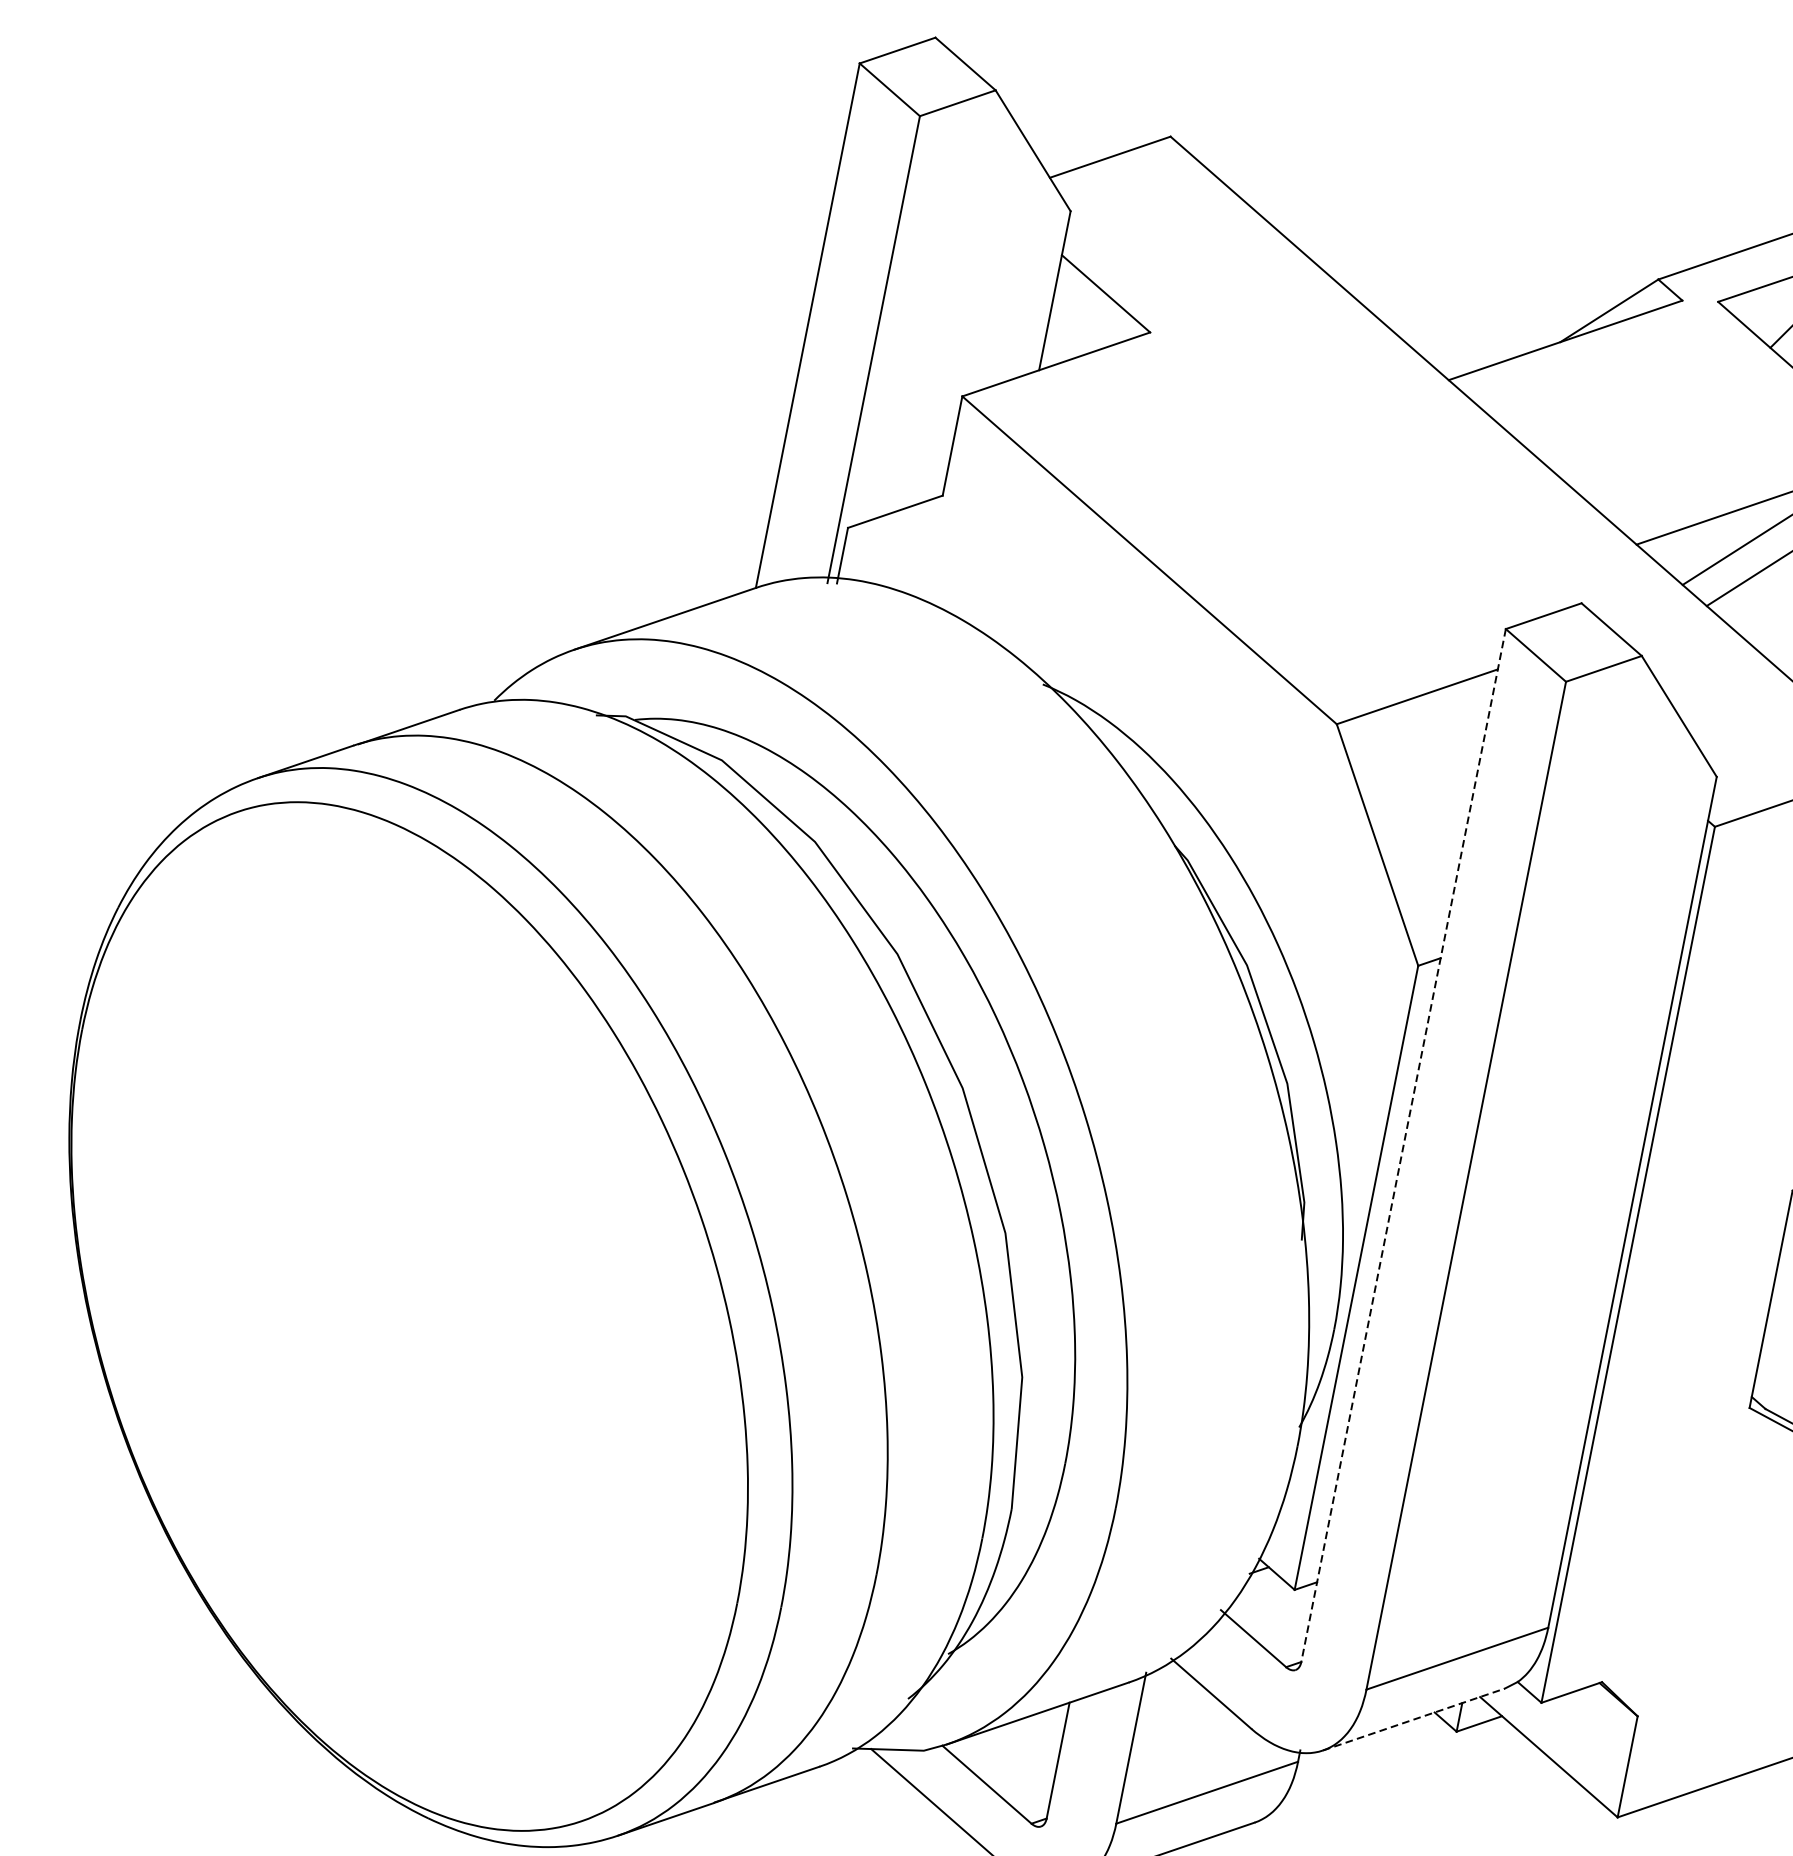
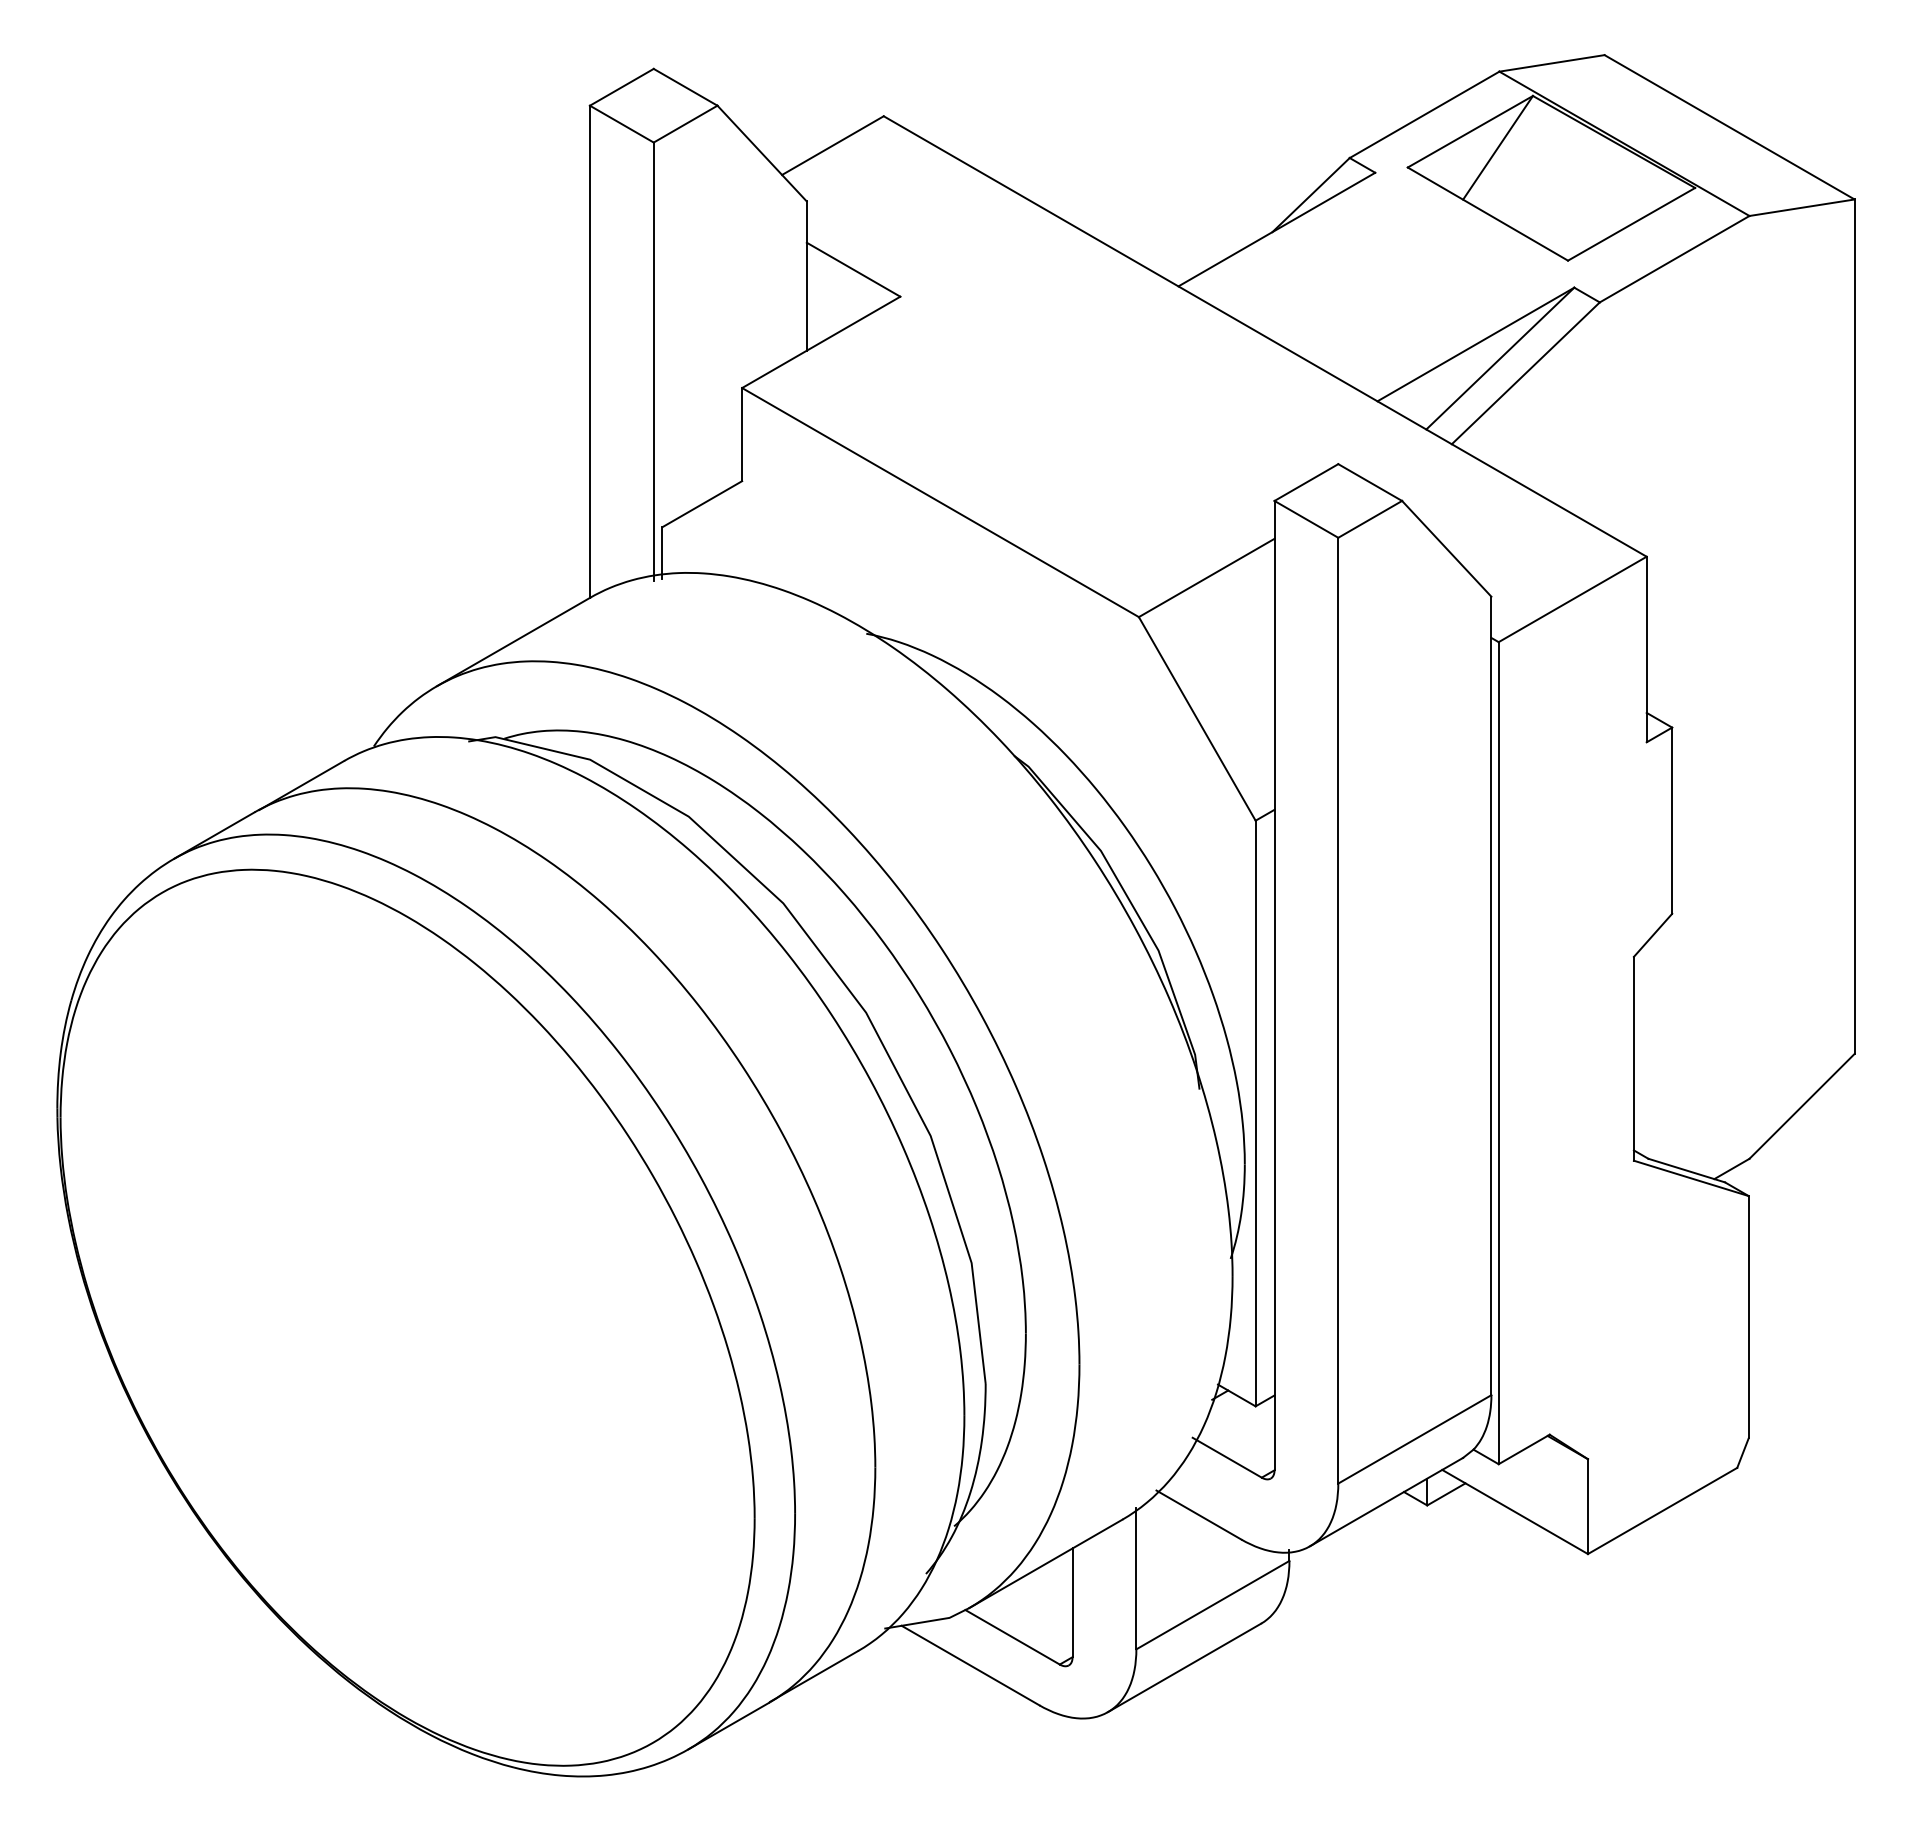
line: (1403, 1145) -> (1274, 985), dashed -> solid
line: (1414, 1718) -> (1386, 1501), dashed -> solid

